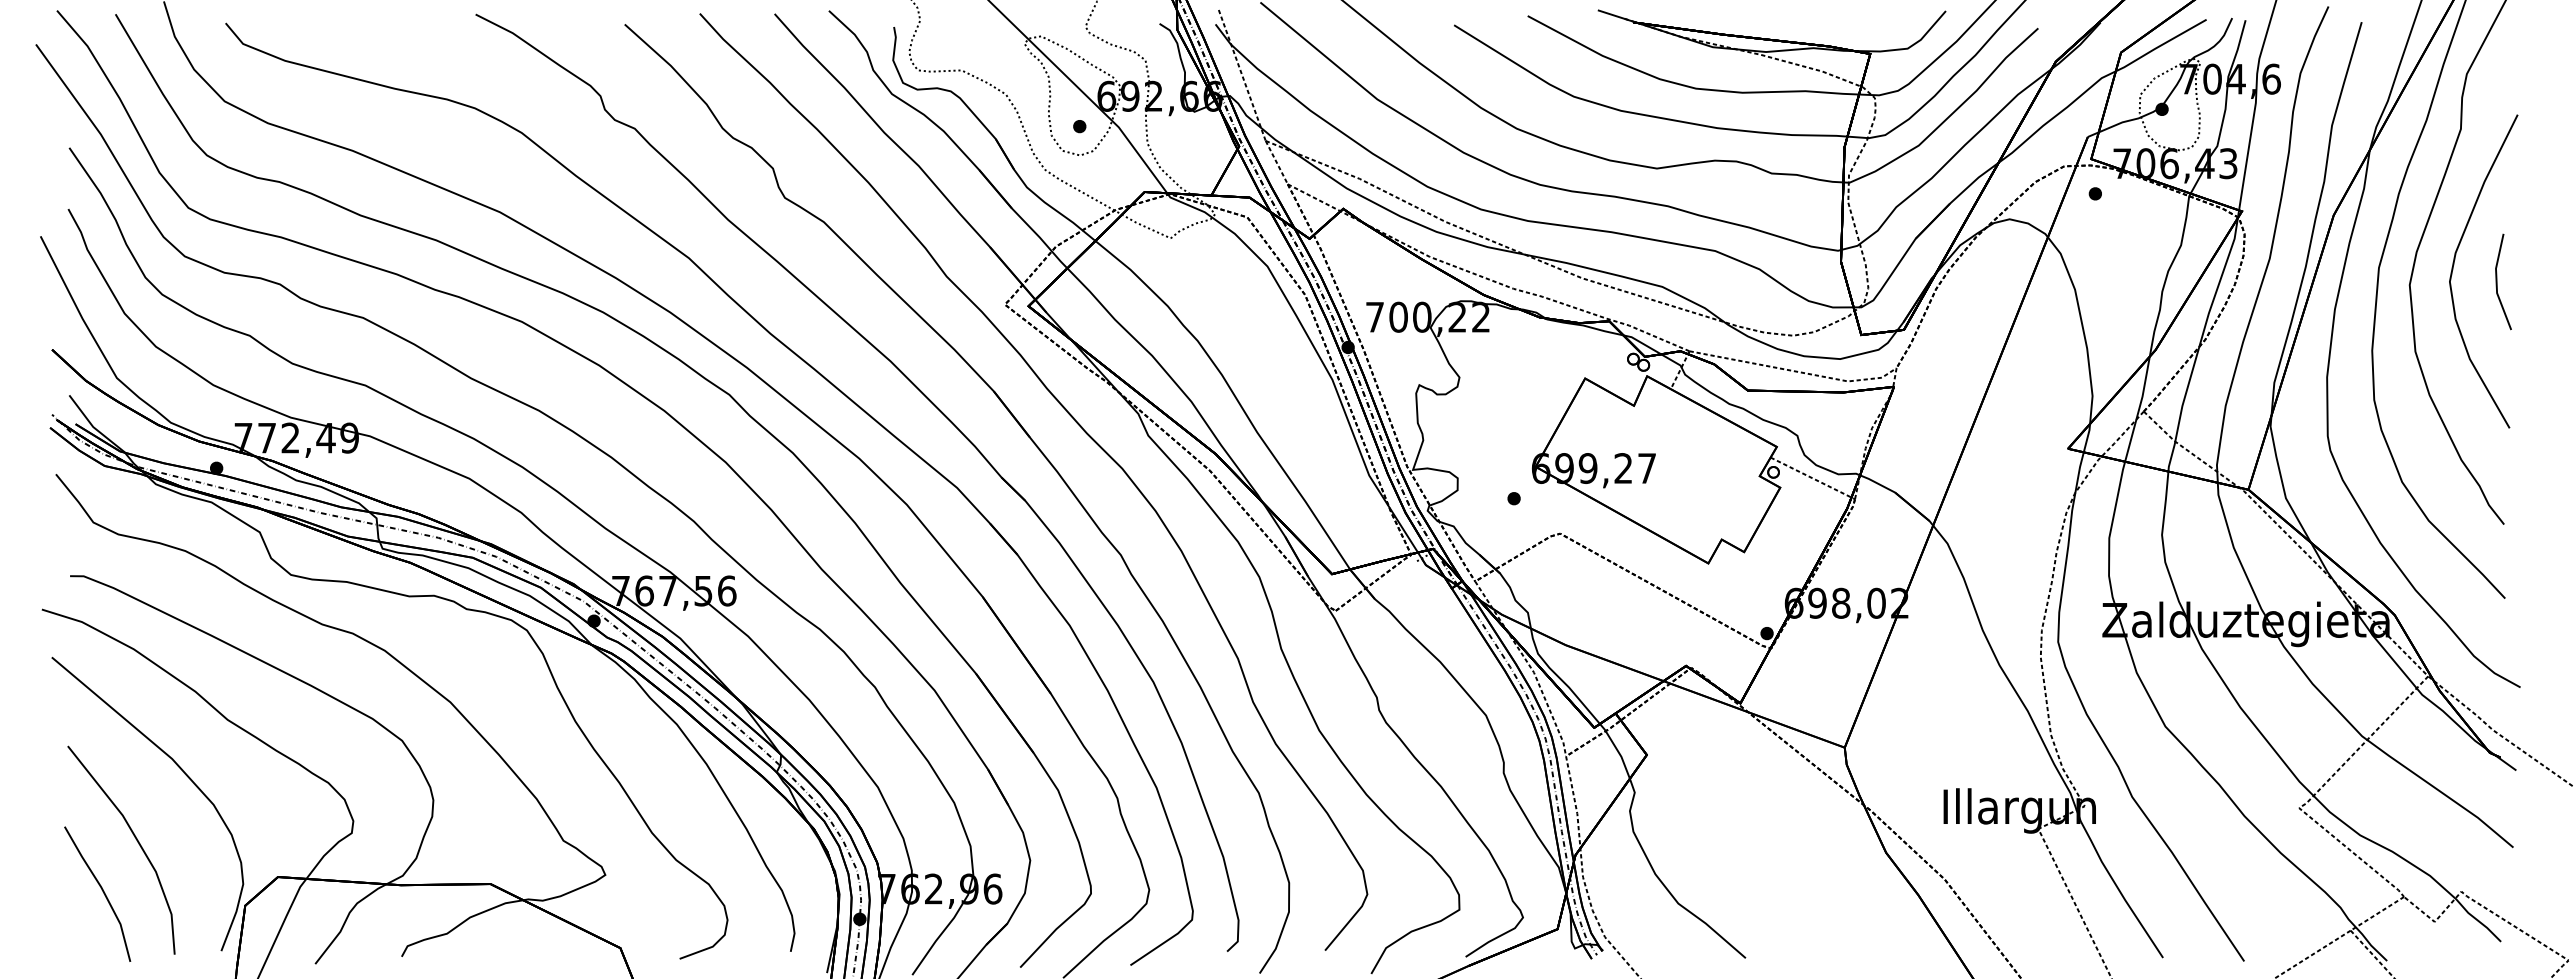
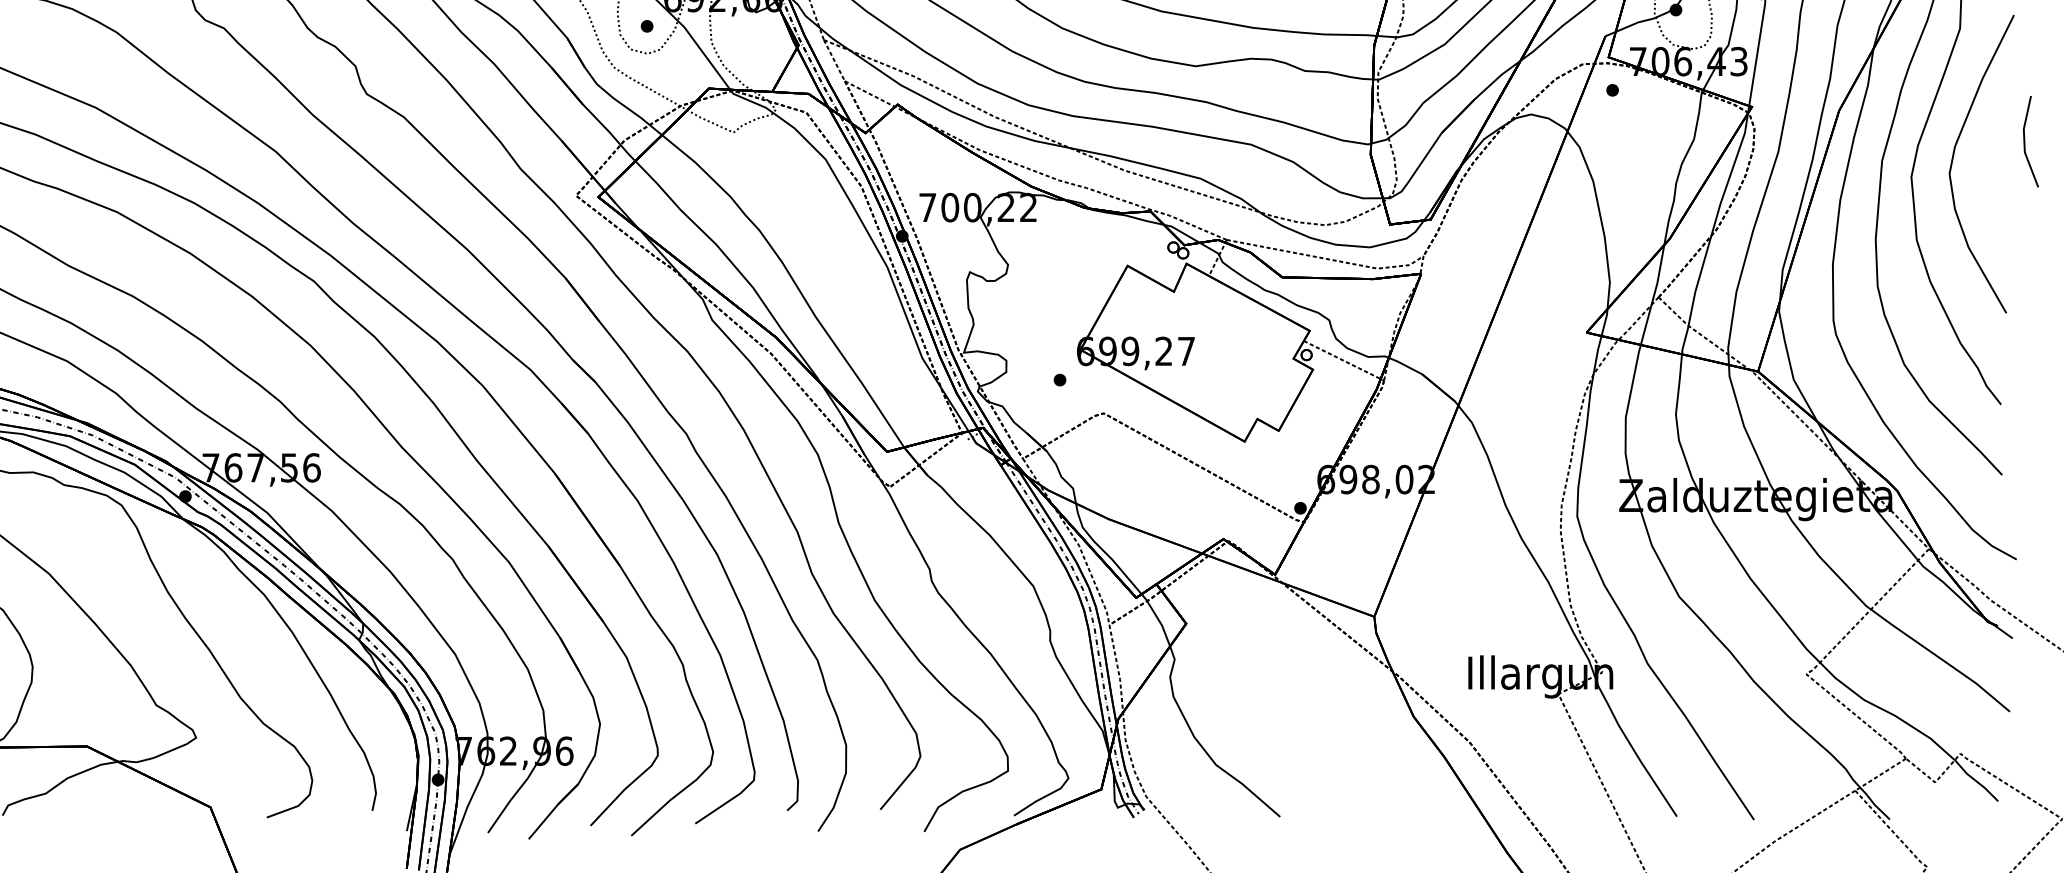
line: (2497, 281) -> (2025, 141), moved

